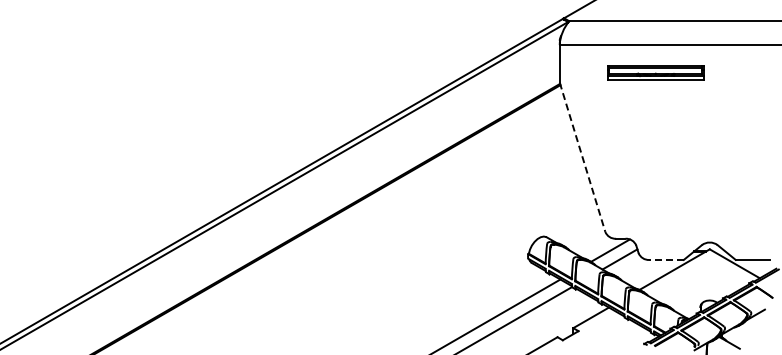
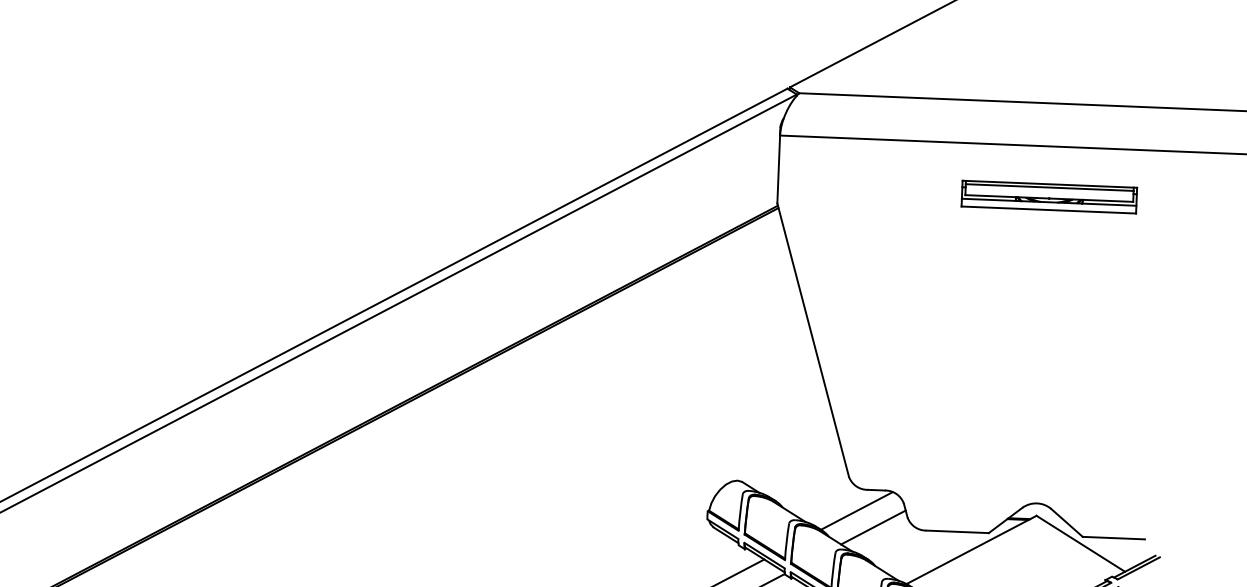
part: (655, 72) -> (1048, 195), moved
line: (582, 157) -> (813, 340), dashed -> solid
line: (666, 259) -> (957, 531), dashed -> solid

